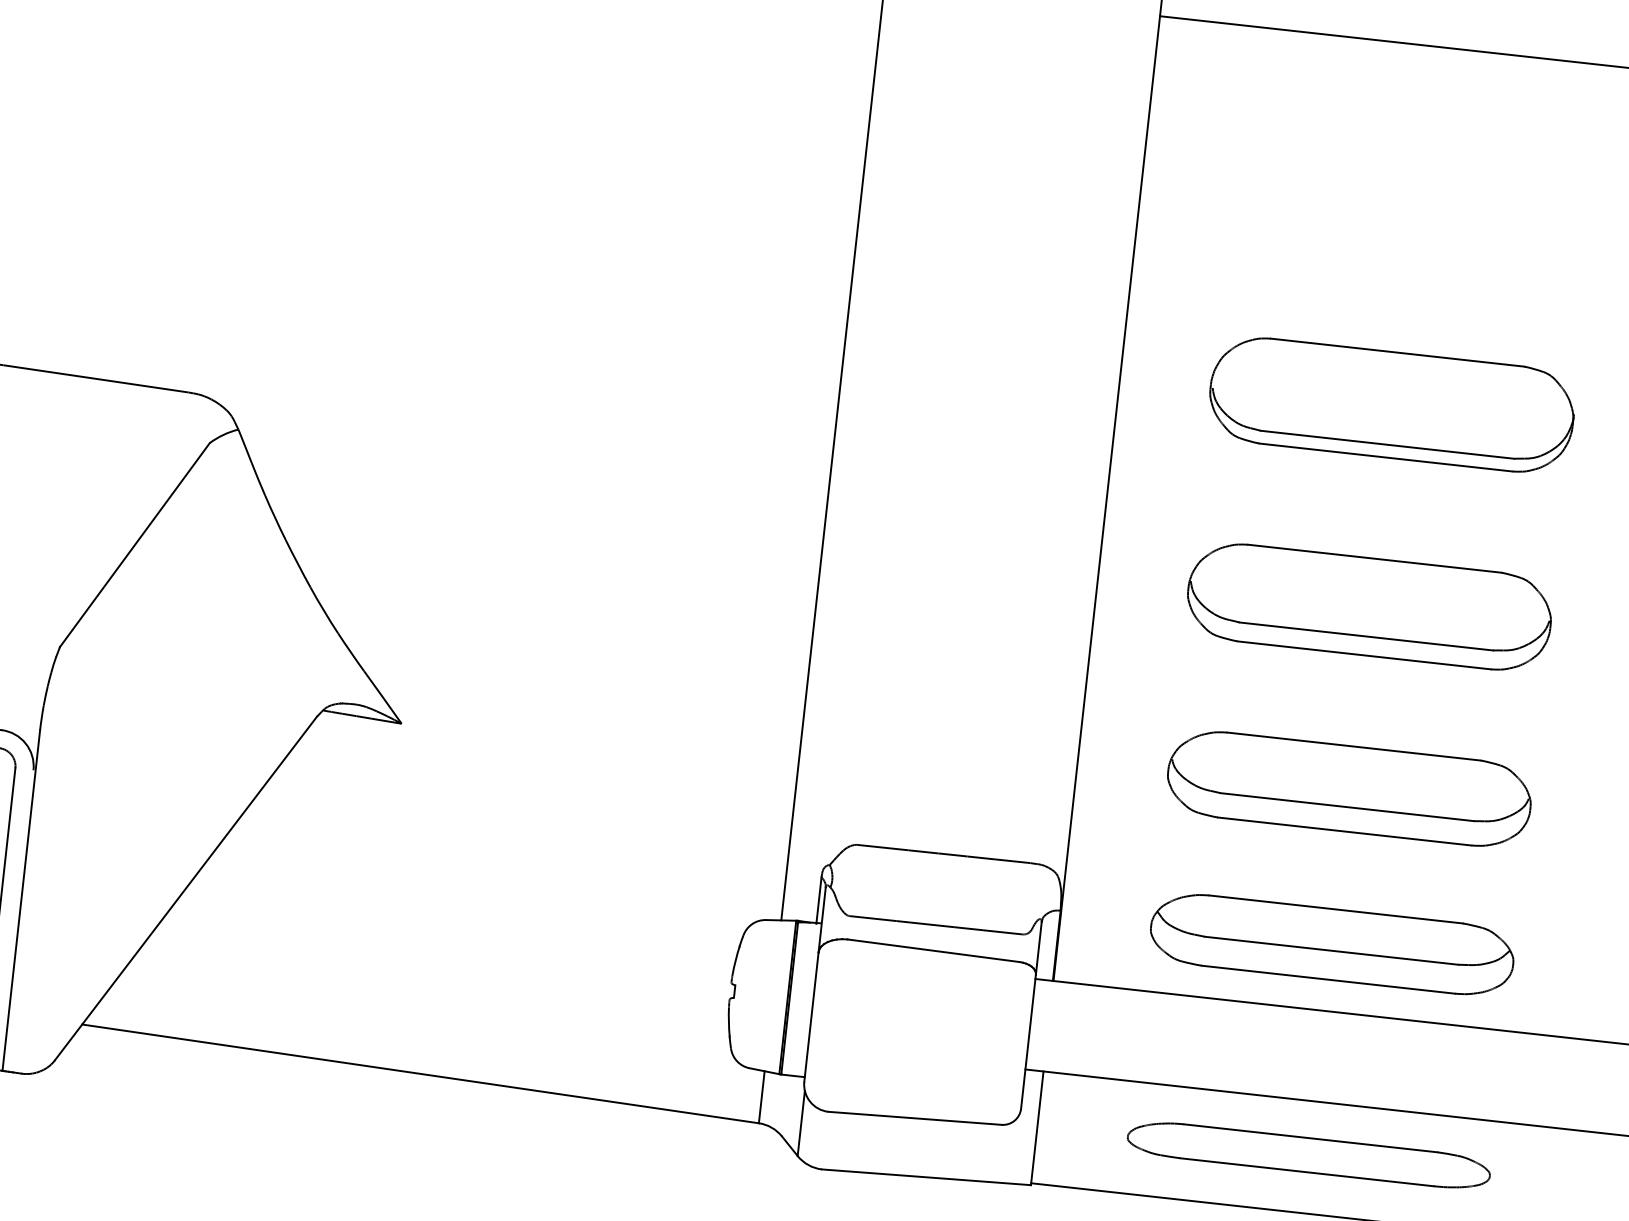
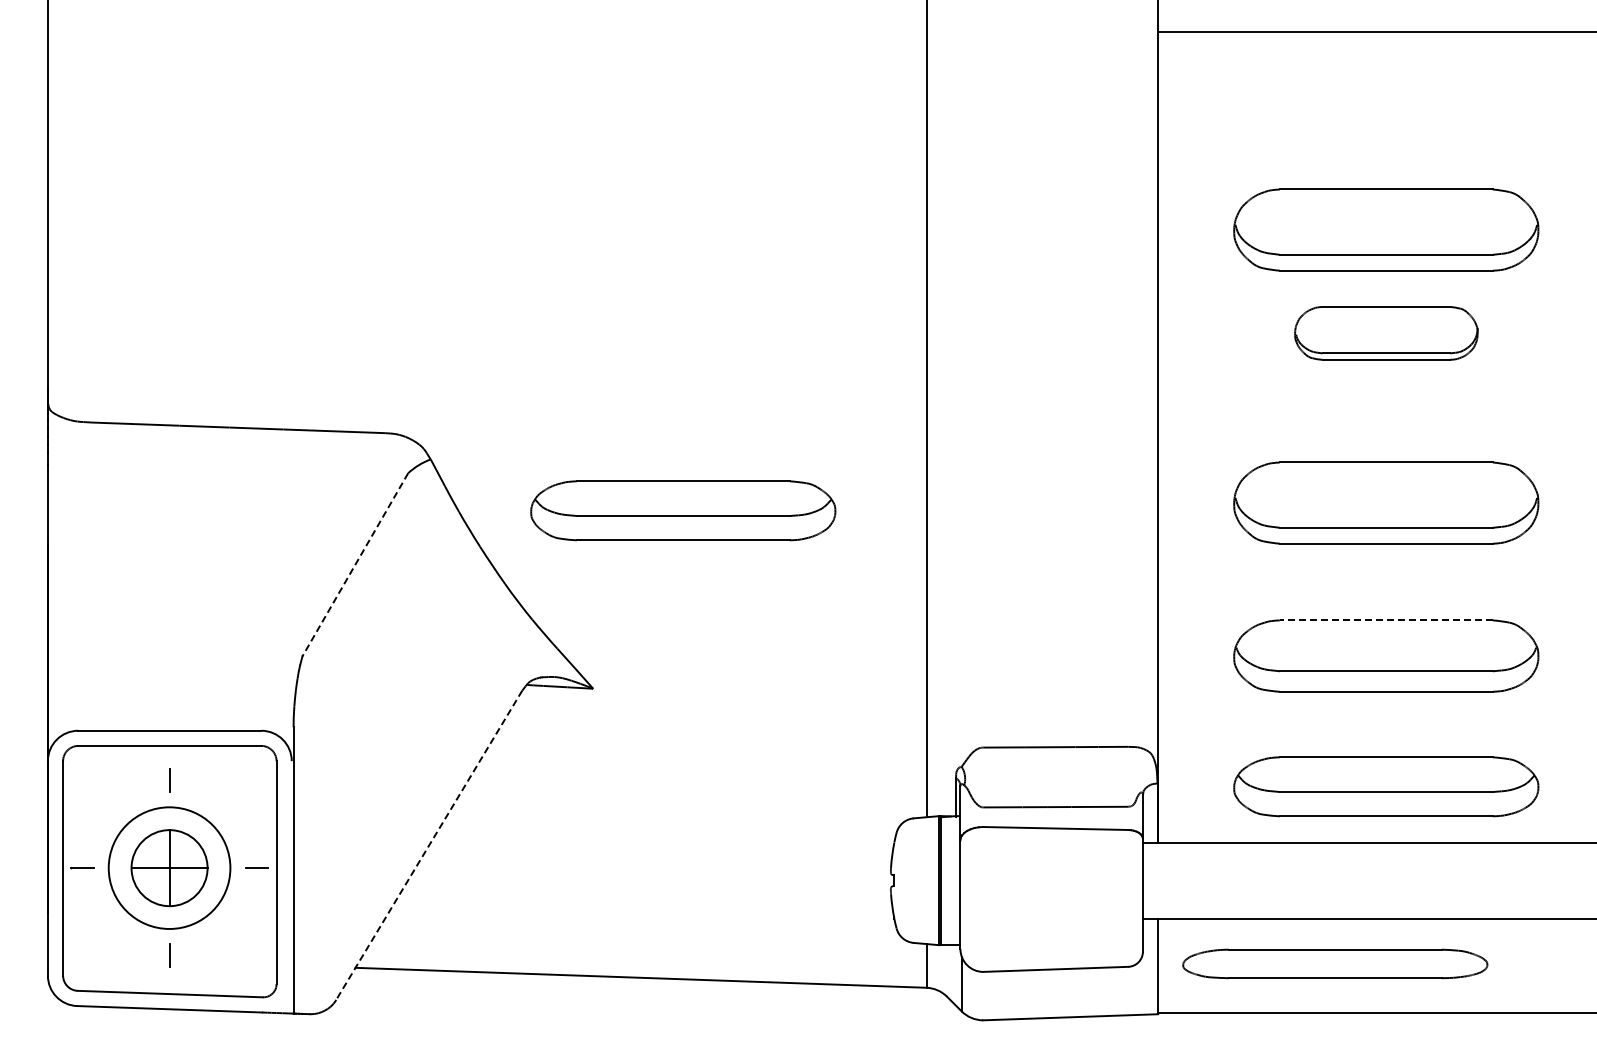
part: (1405, 281) -> (1386, 229), added
part: (1392, 405) -> (1386, 333), size x0.6
part: (532, 523) -> (683, 510), added
line: (135, 544) -> (355, 564), solid -> dashed
line: (1353, 746) -> (1385, 620), solid -> dashed
line: (186, 888) -> (429, 845), solid -> dashed
part: (1309, 1154) -> (1335, 963), moved

